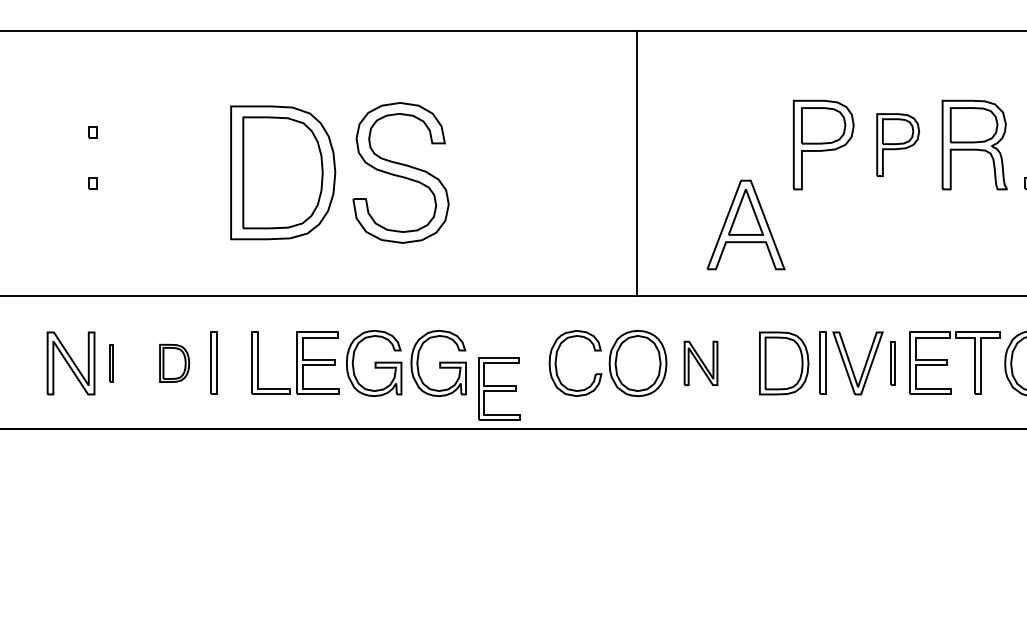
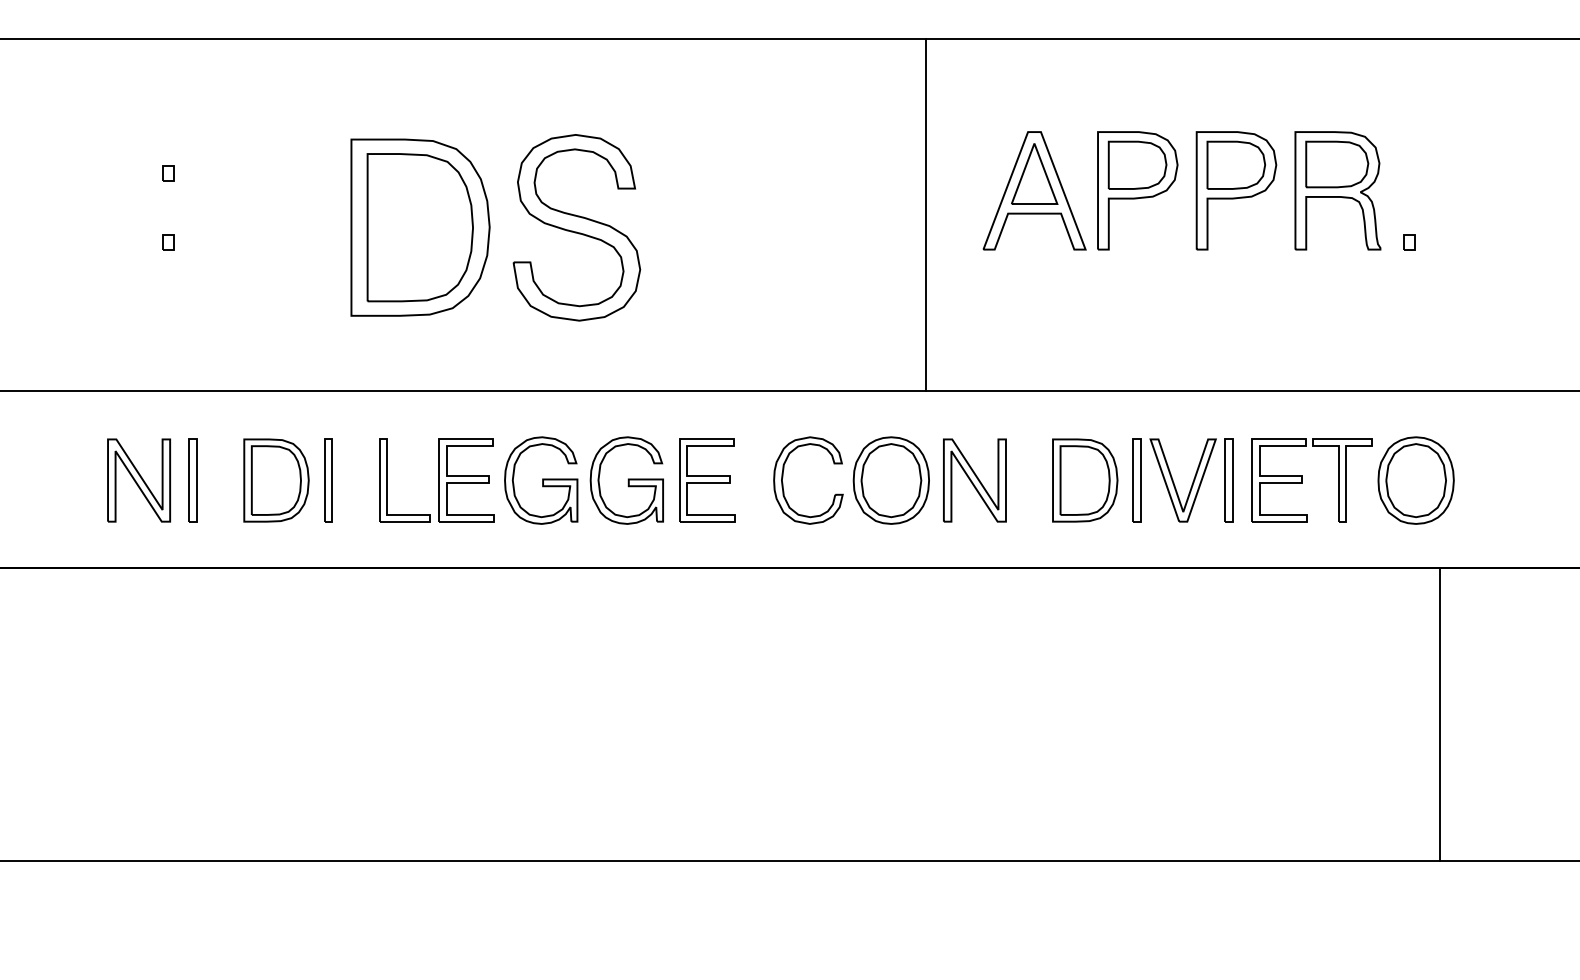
part: (898, 144) -> (1236, 190), size x1.43
line: (637, 162) -> (925, 214), moved
part: (745, 224) -> (1034, 190), moved
part: (111, 363) -> (192, 480), size x1.67
part: (174, 363) -> (276, 480), size x1.67
part: (700, 363) -> (974, 480), size x1.43
part: (892, 363) -> (1228, 480), size x1.43
part: (499, 389) -> (707, 480), moved

